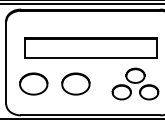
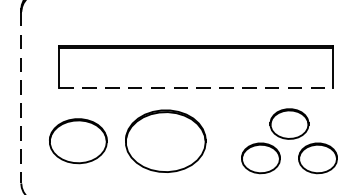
line: (90, 58) -> (196, 88), solid -> dashed
line: (6, 63) -> (21, 98), solid -> dashed
part: (75, 83) -> (164, 140), size x1.4

